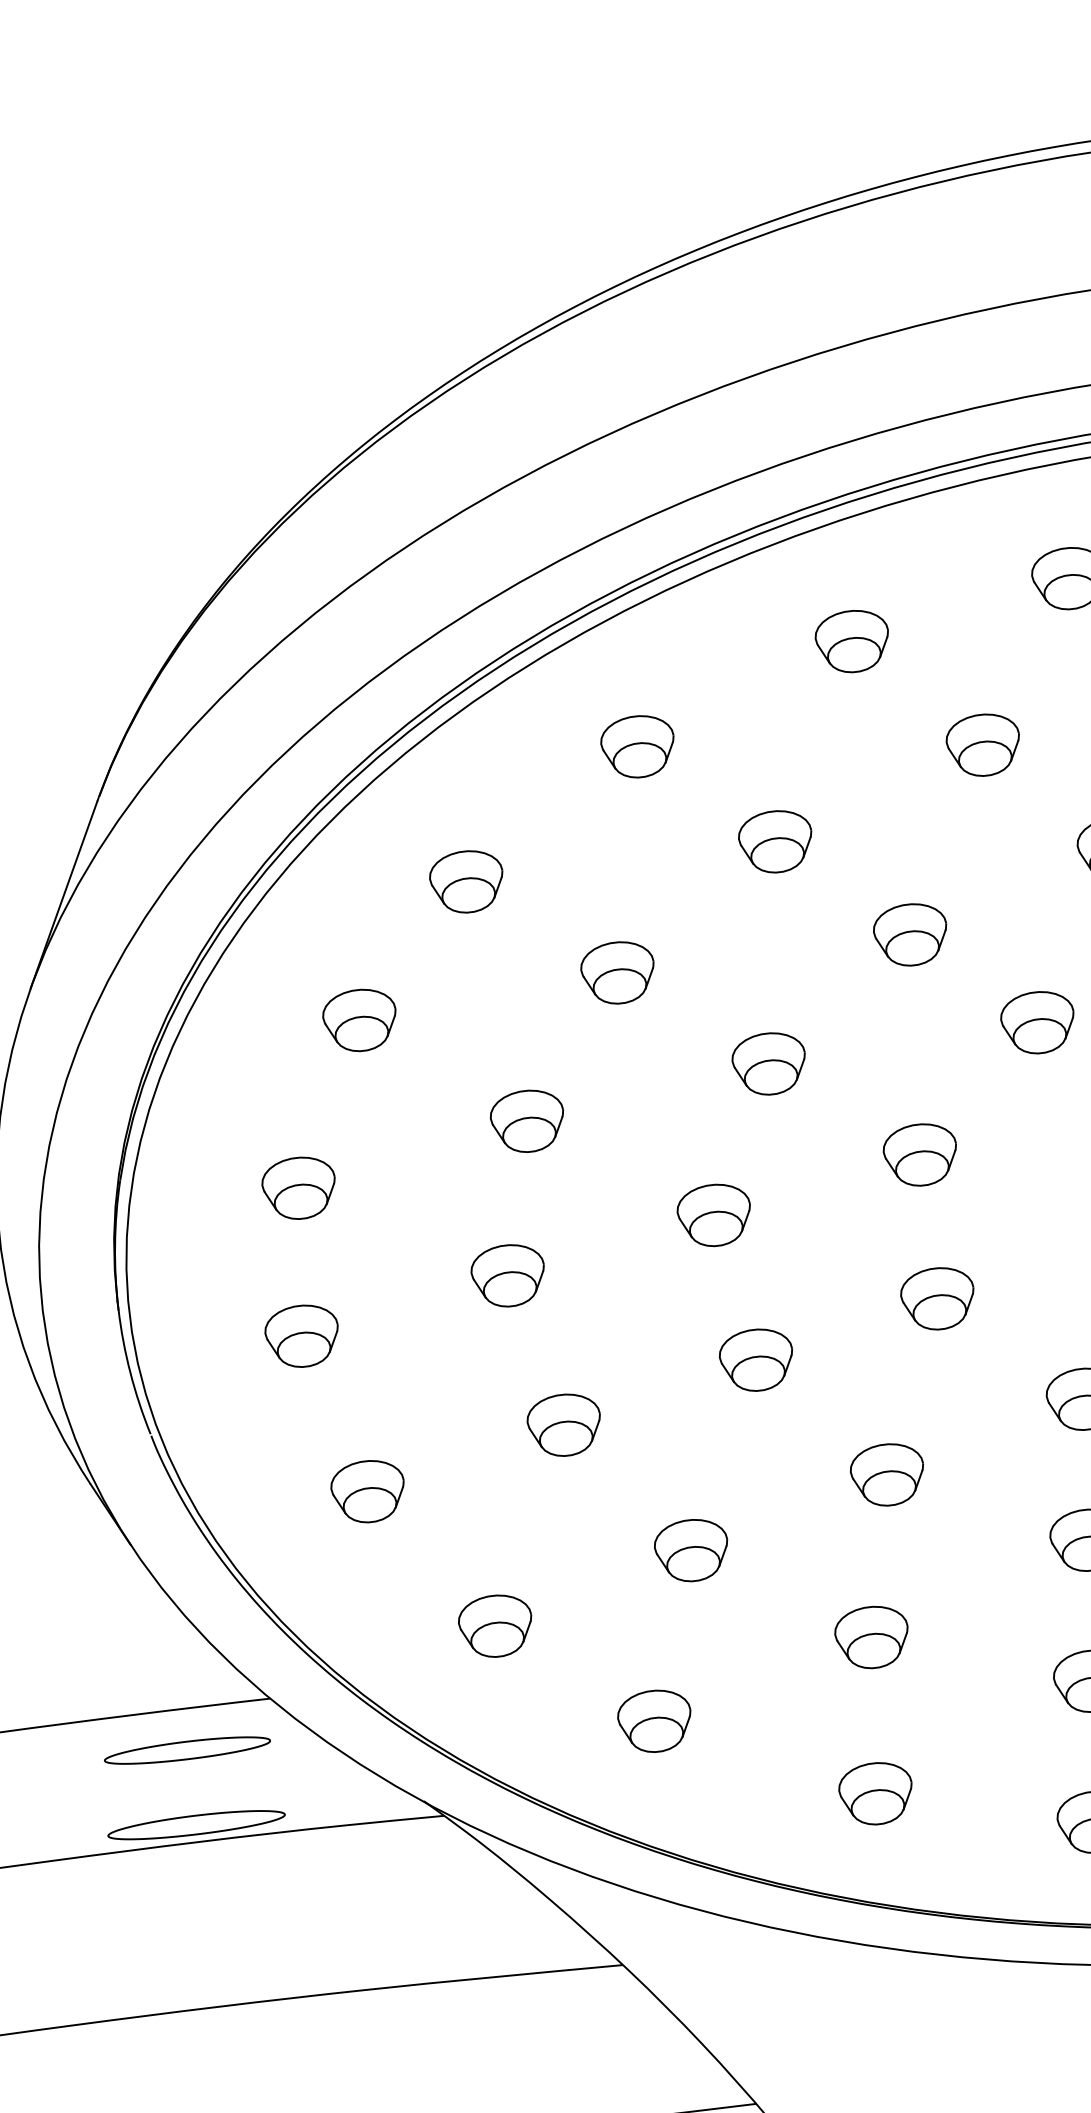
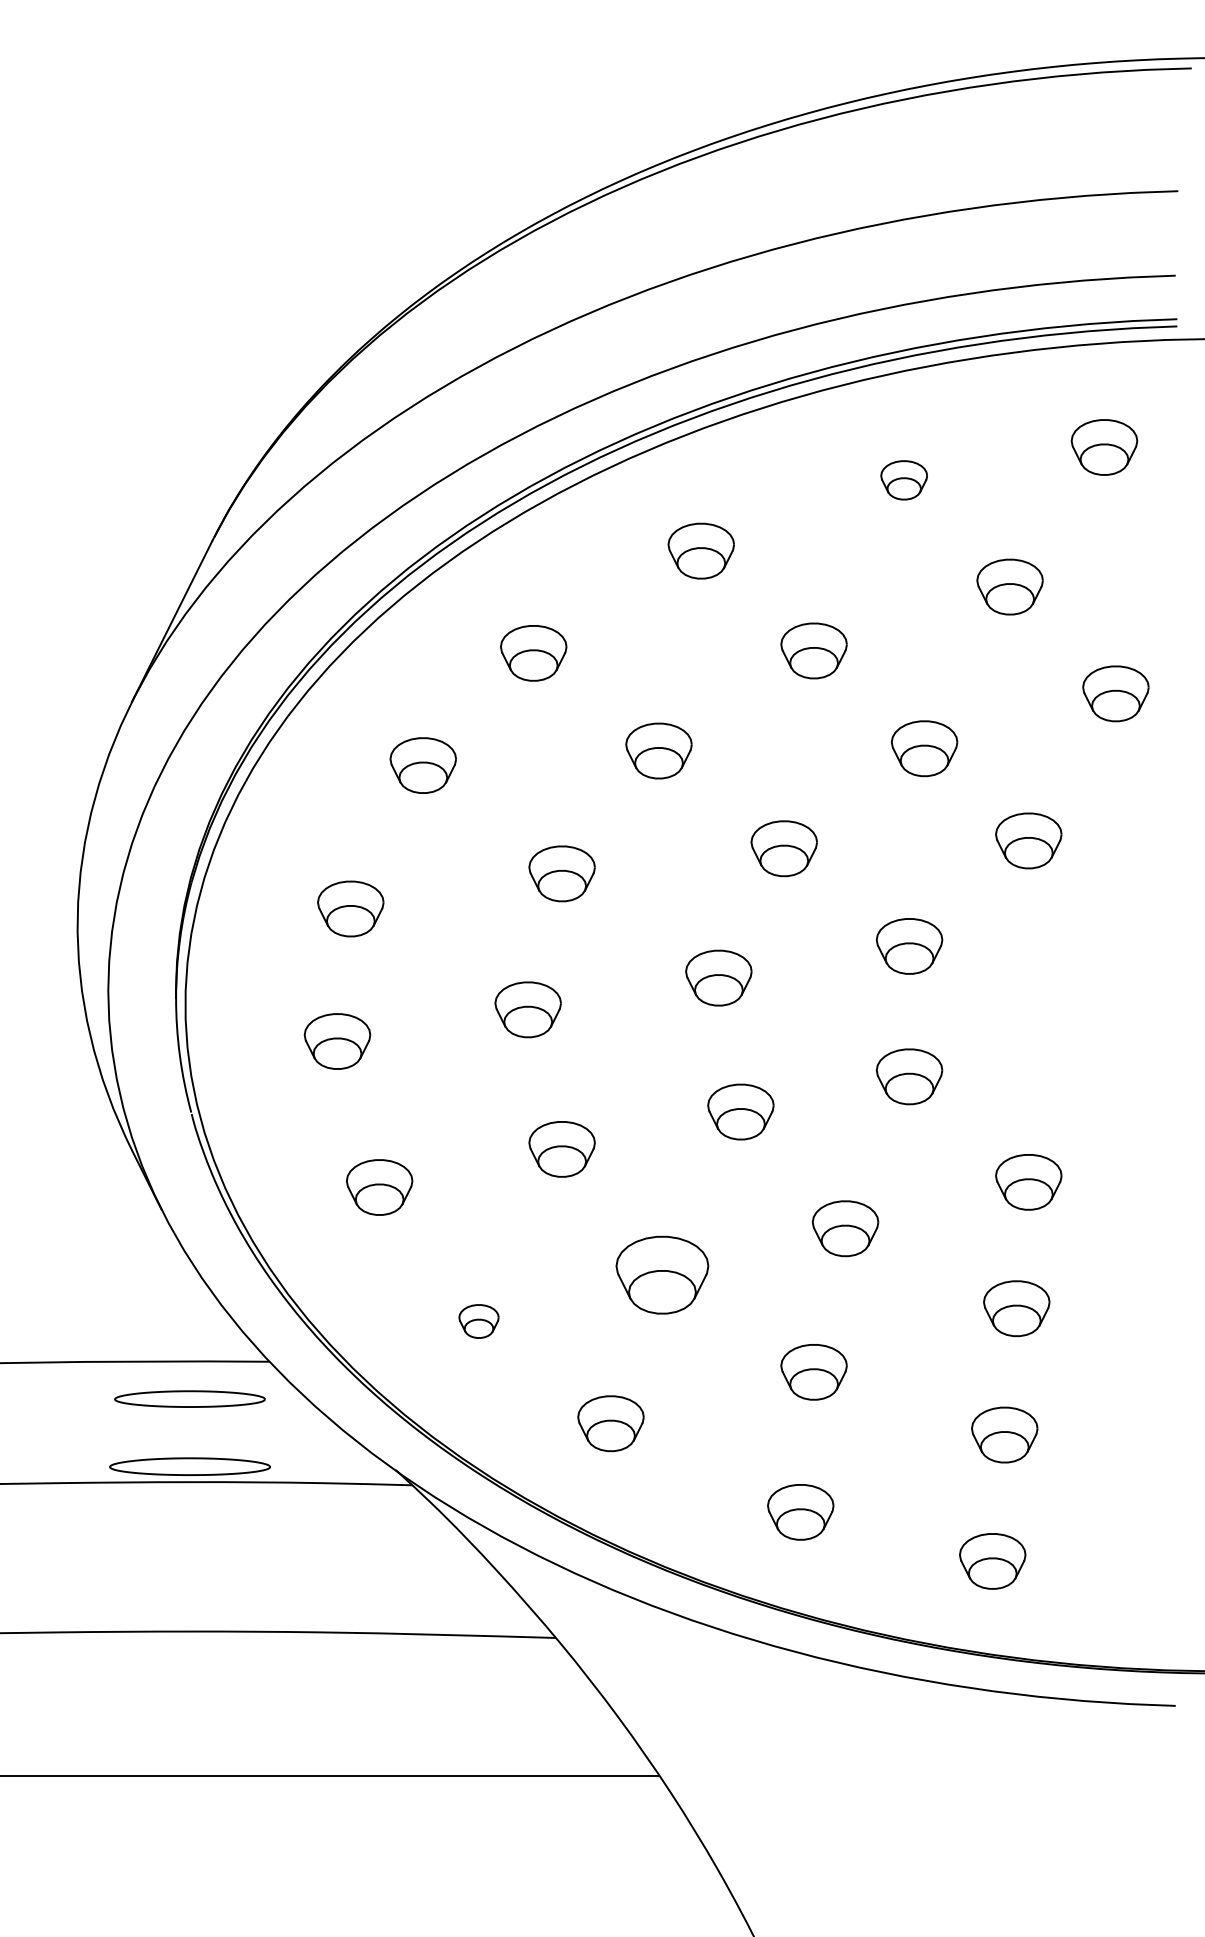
part: (851, 641) -> (903, 480), size x0.7
part: (690, 1550) -> (661, 1274), size x1.4
part: (495, 1626) -> (478, 1321), size x0.6

